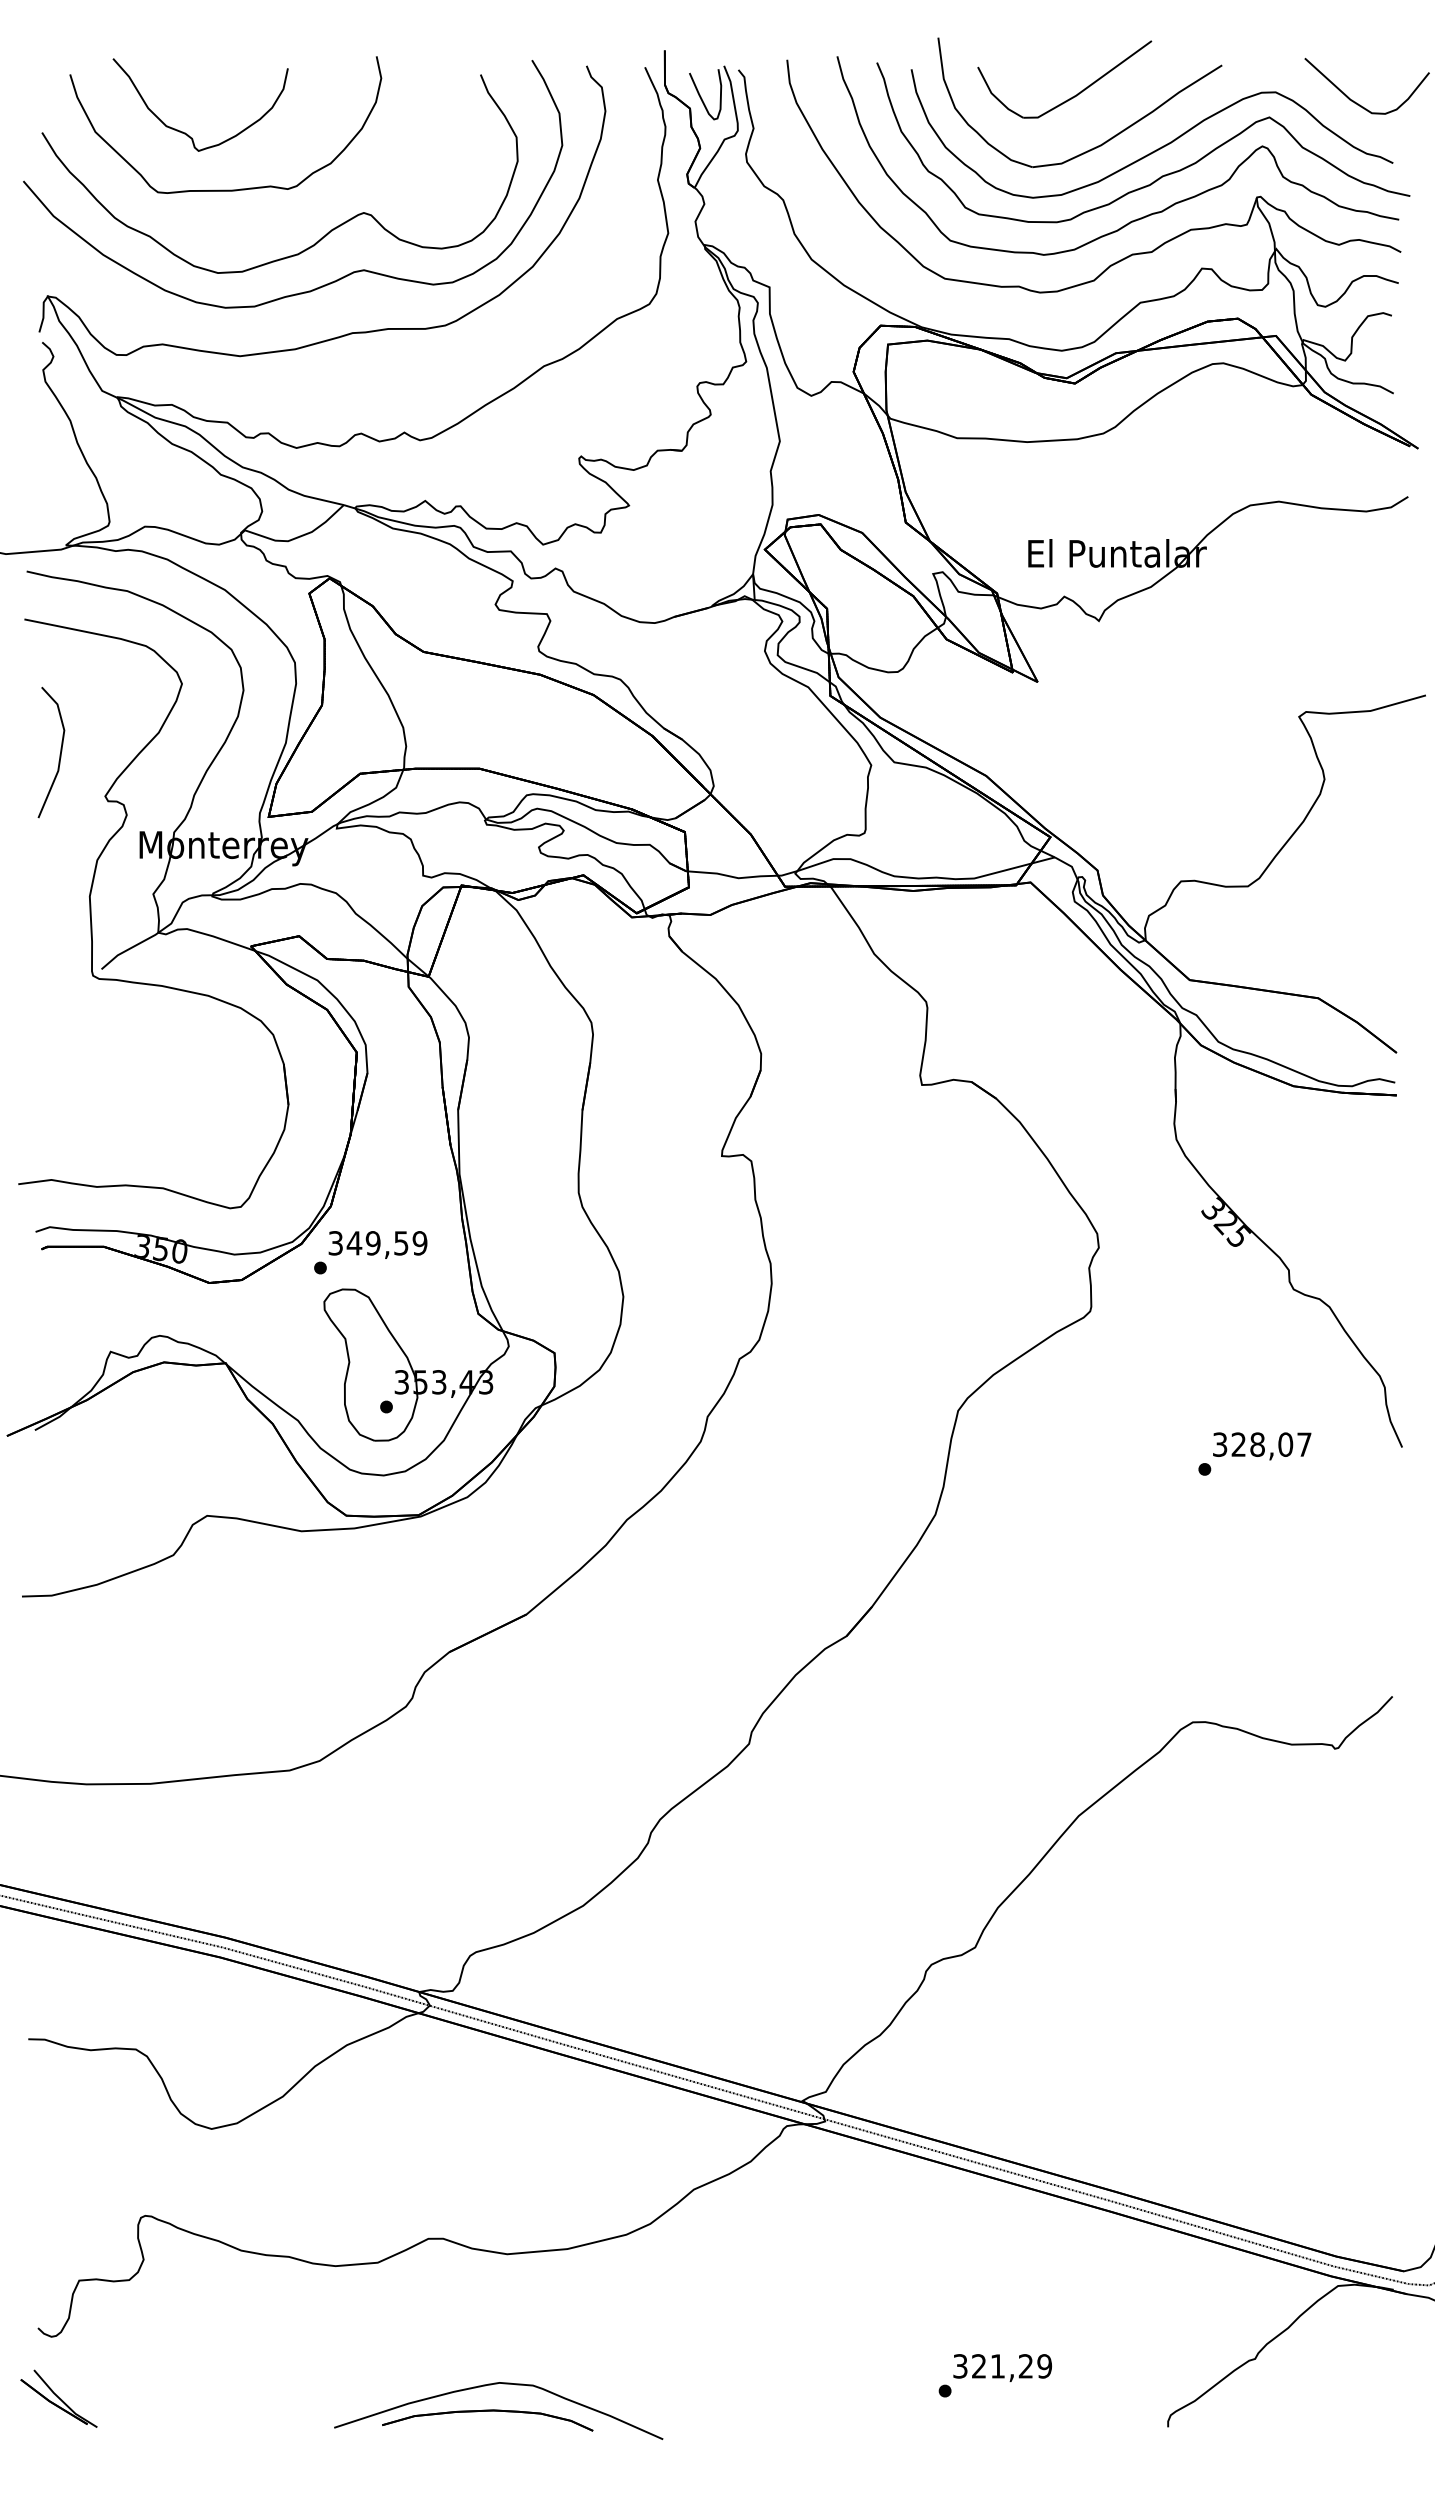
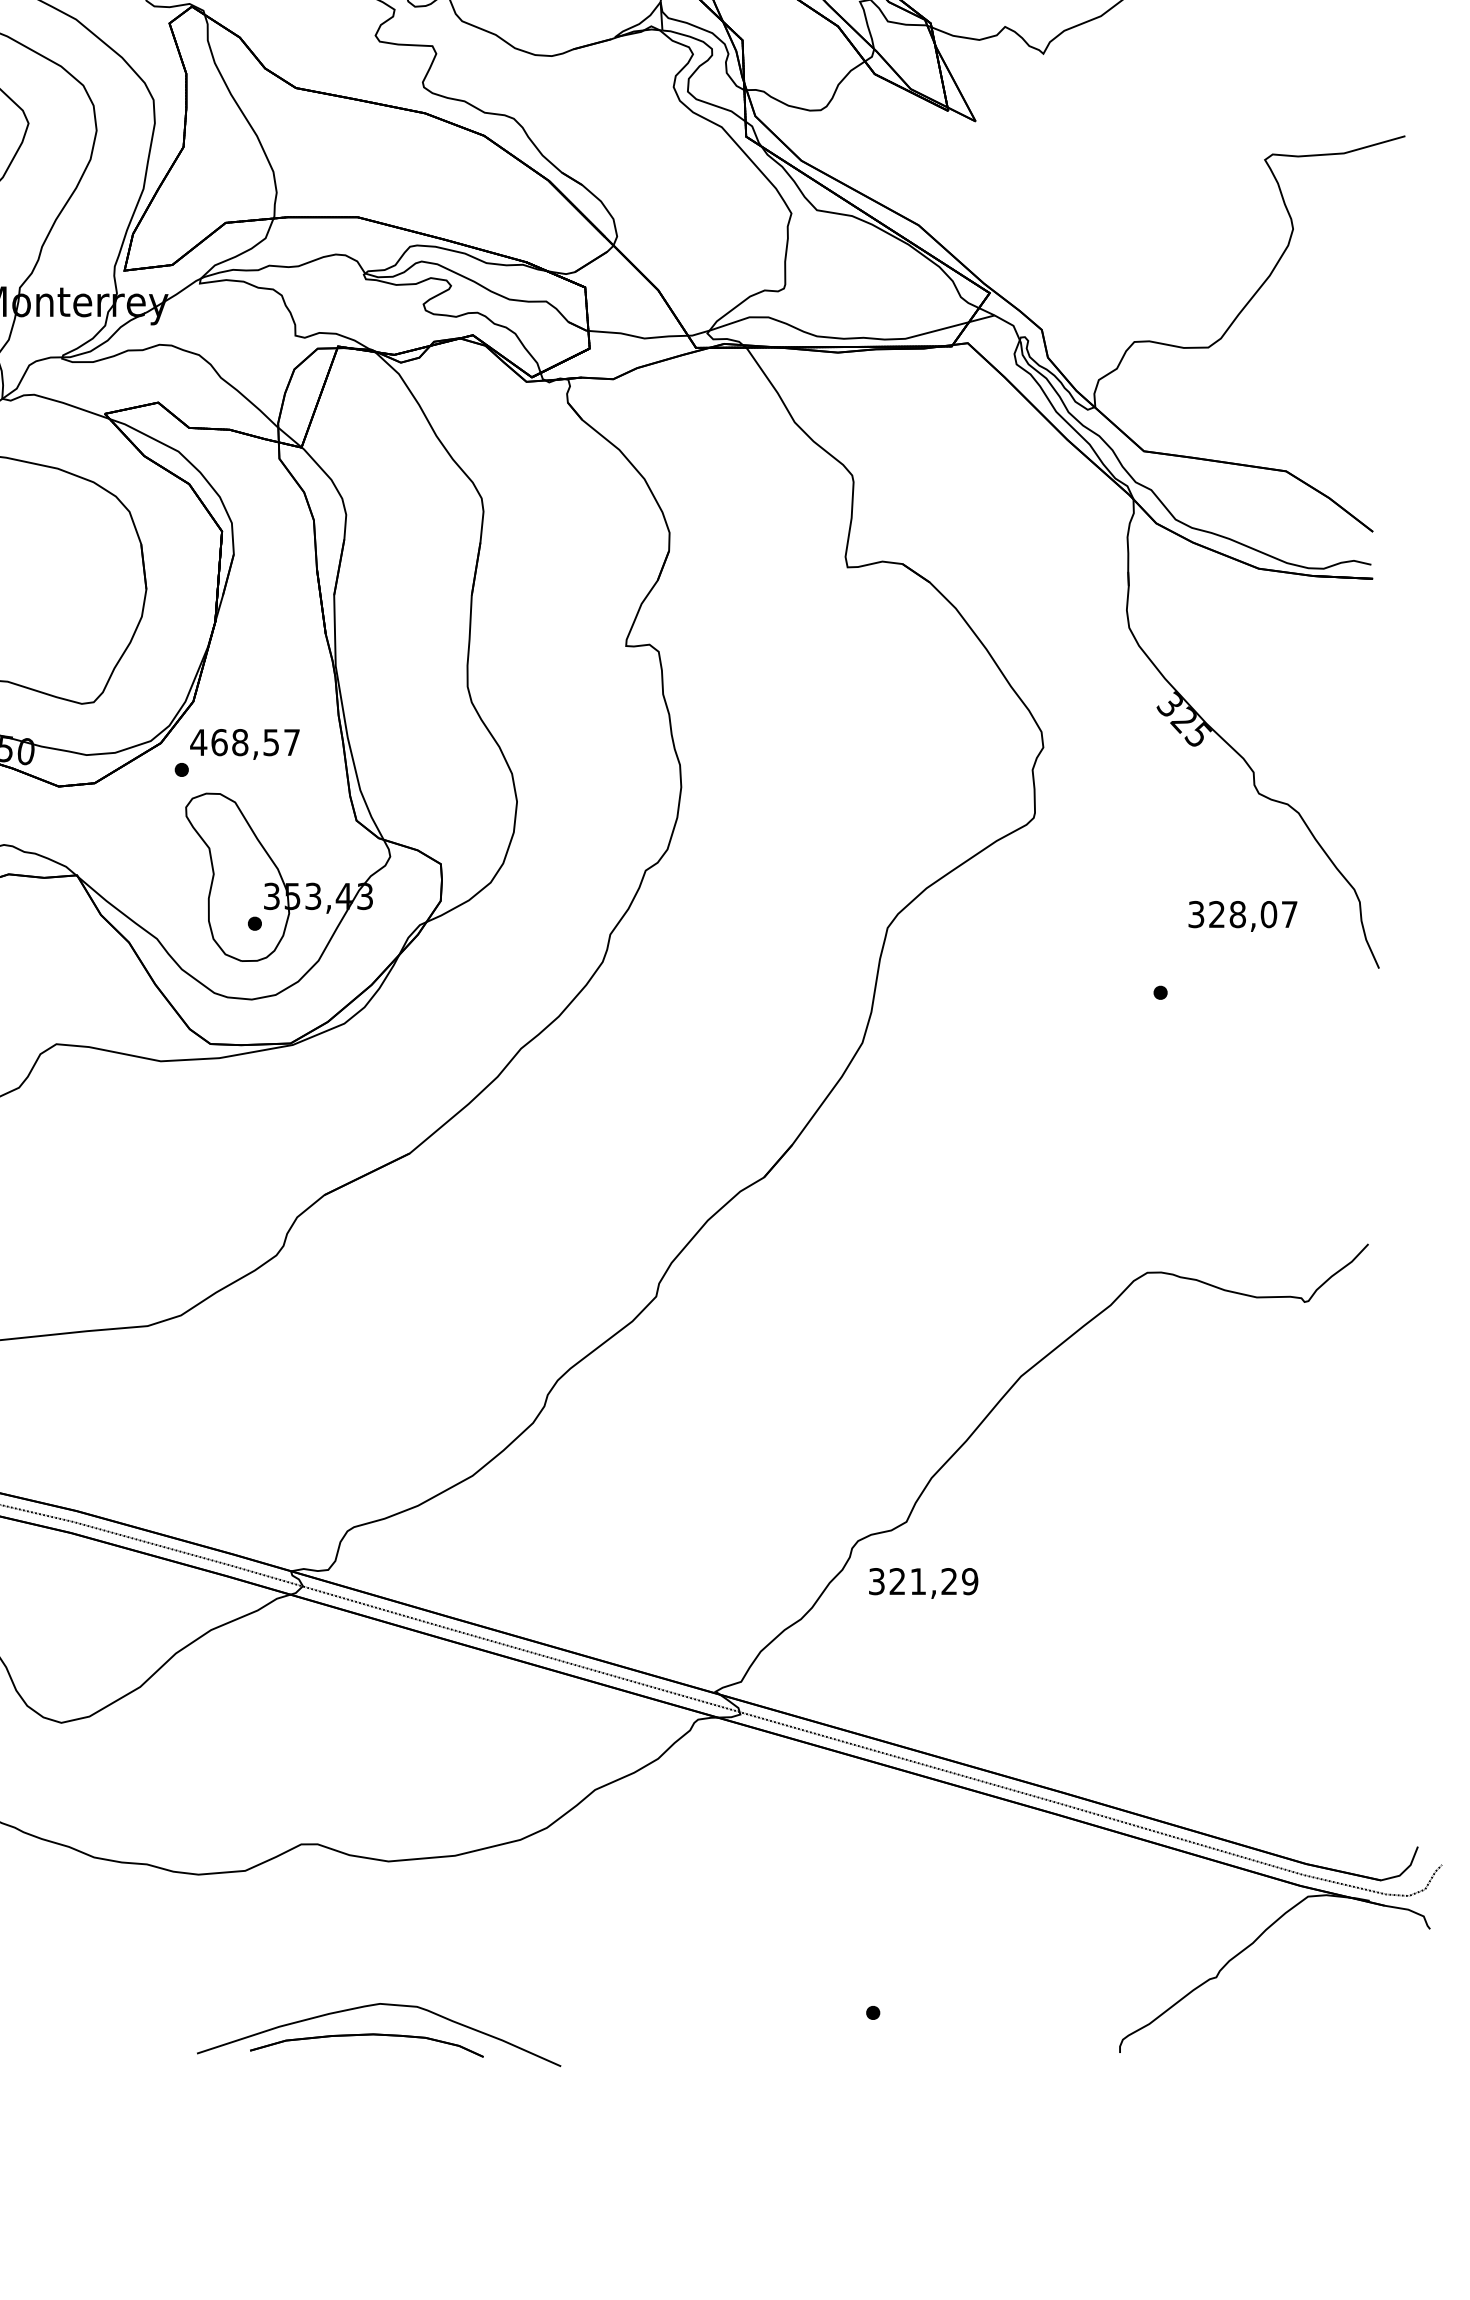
text: (377, 1243) -> (244, 742), 349,59 -> 468,57
text: (1262, 1446) -> (1243, 916), moved
text: (1002, 2368) -> (923, 1583), moved

